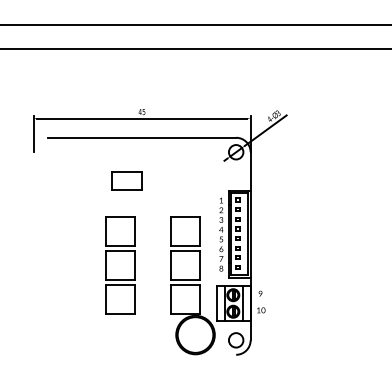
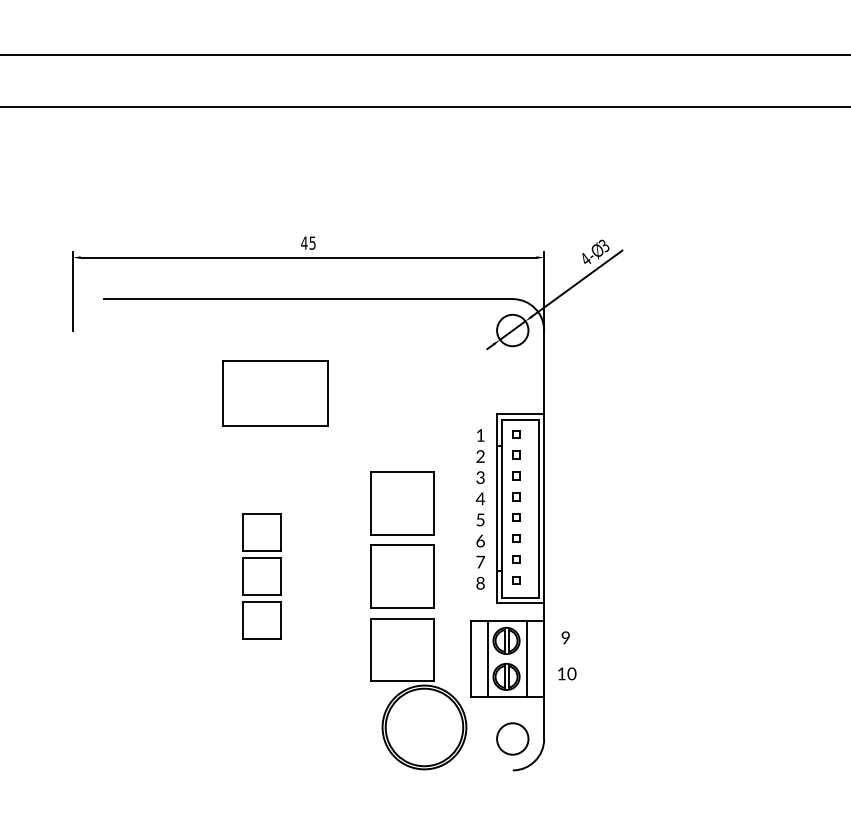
part: (126, 180) -> (274, 391), size x1.6
part: (120, 265) -> (261, 576), size x0.6

